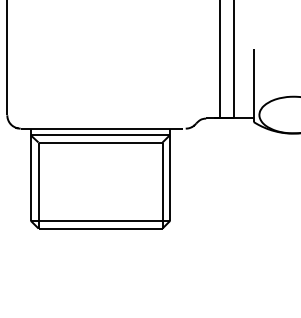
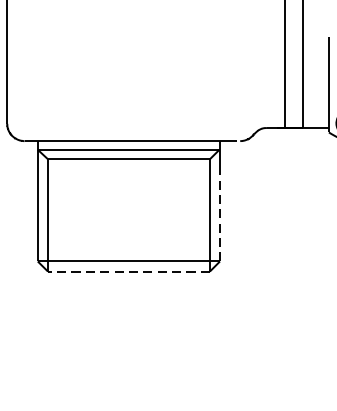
line: (170, 184) -> (220, 214), solid -> dashed
line: (100, 228) -> (128, 271), solid -> dashed

